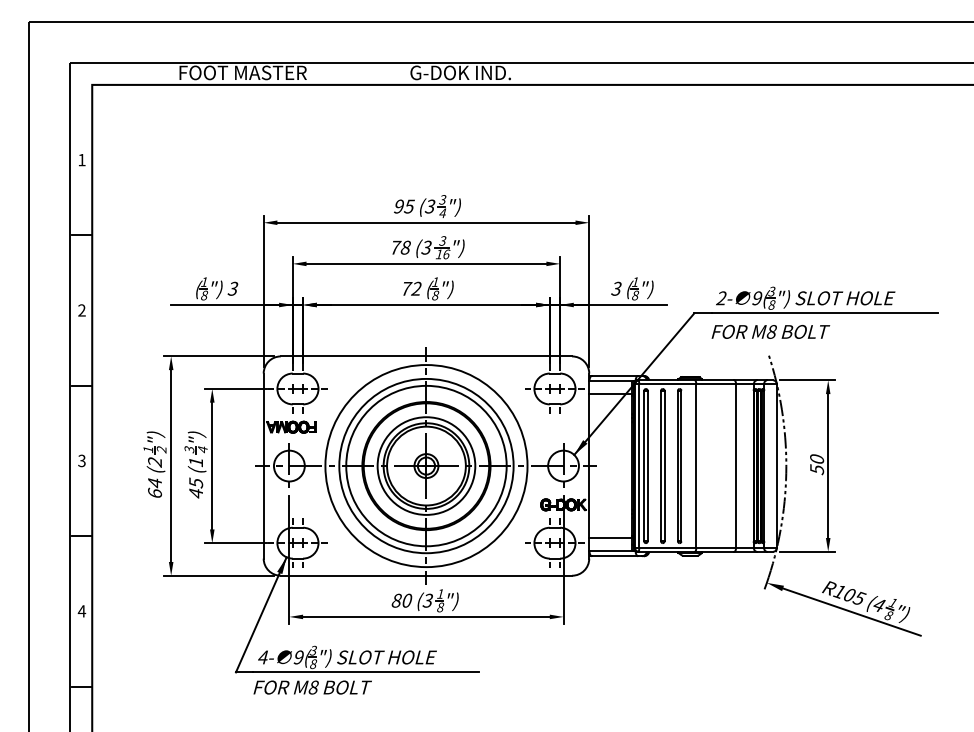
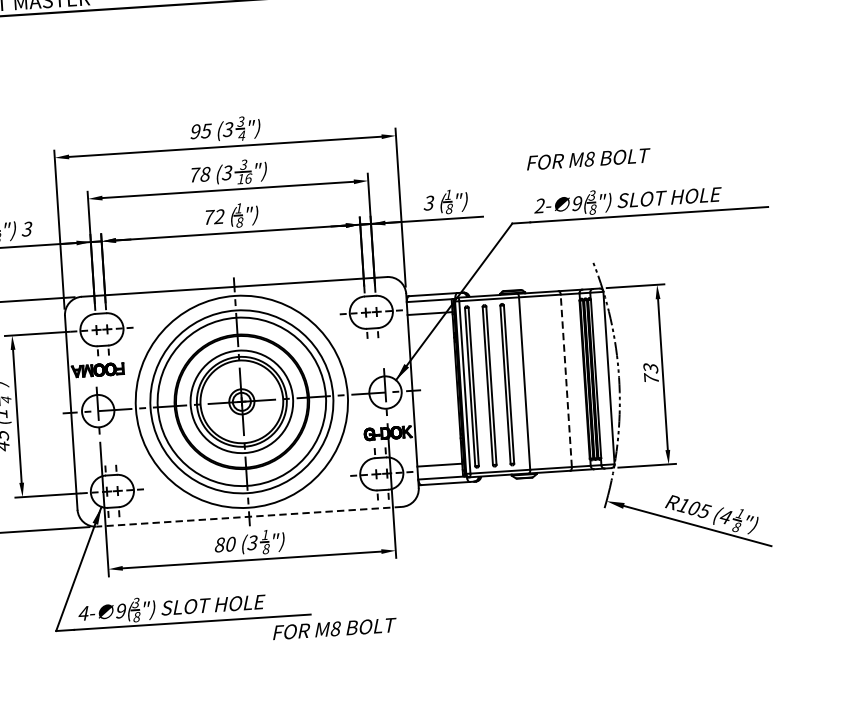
text: (770, 331) -> (588, 158), moved
text: (817, 464) -> (651, 373), 50 -> 73
line: (735, 465) -> (565, 380), solid -> dashed
line: (426, 575) -> (249, 516), solid -> dashed
text: (312, 687) -> (334, 628), moved

